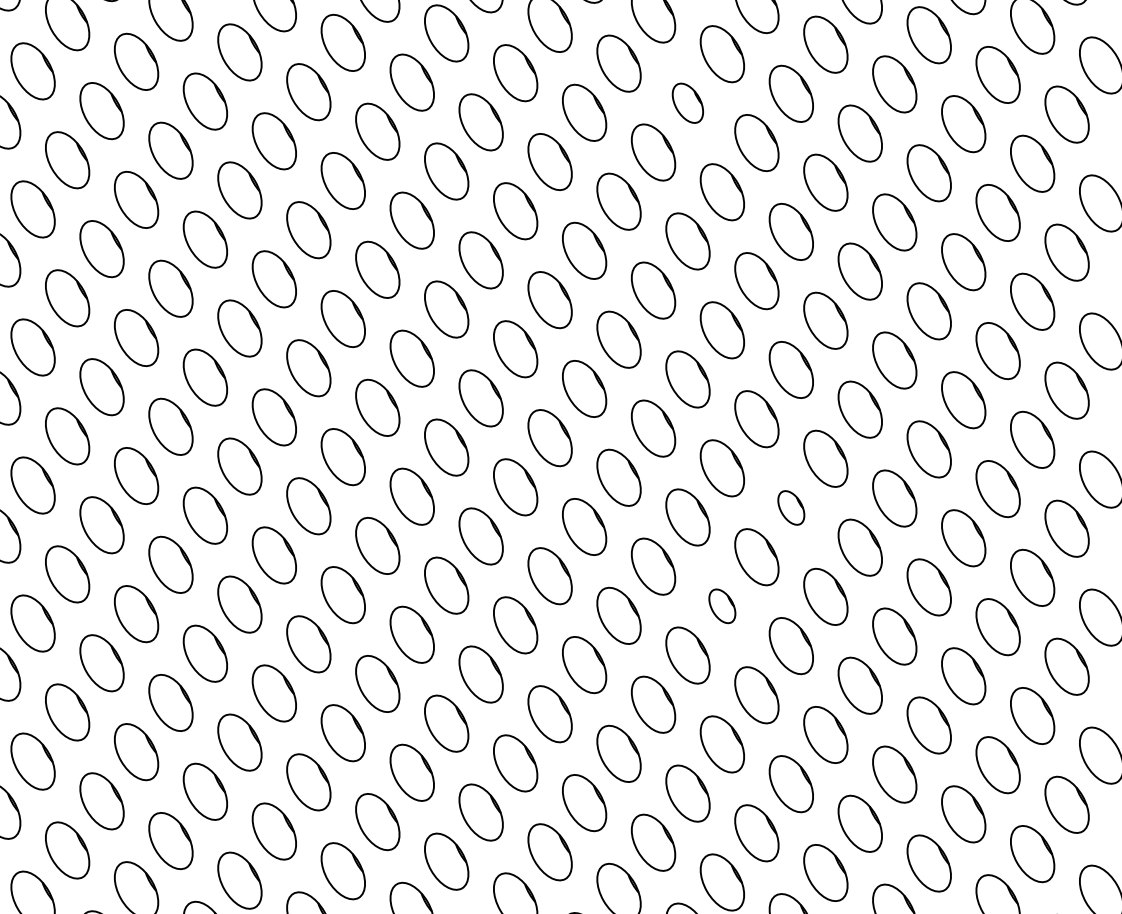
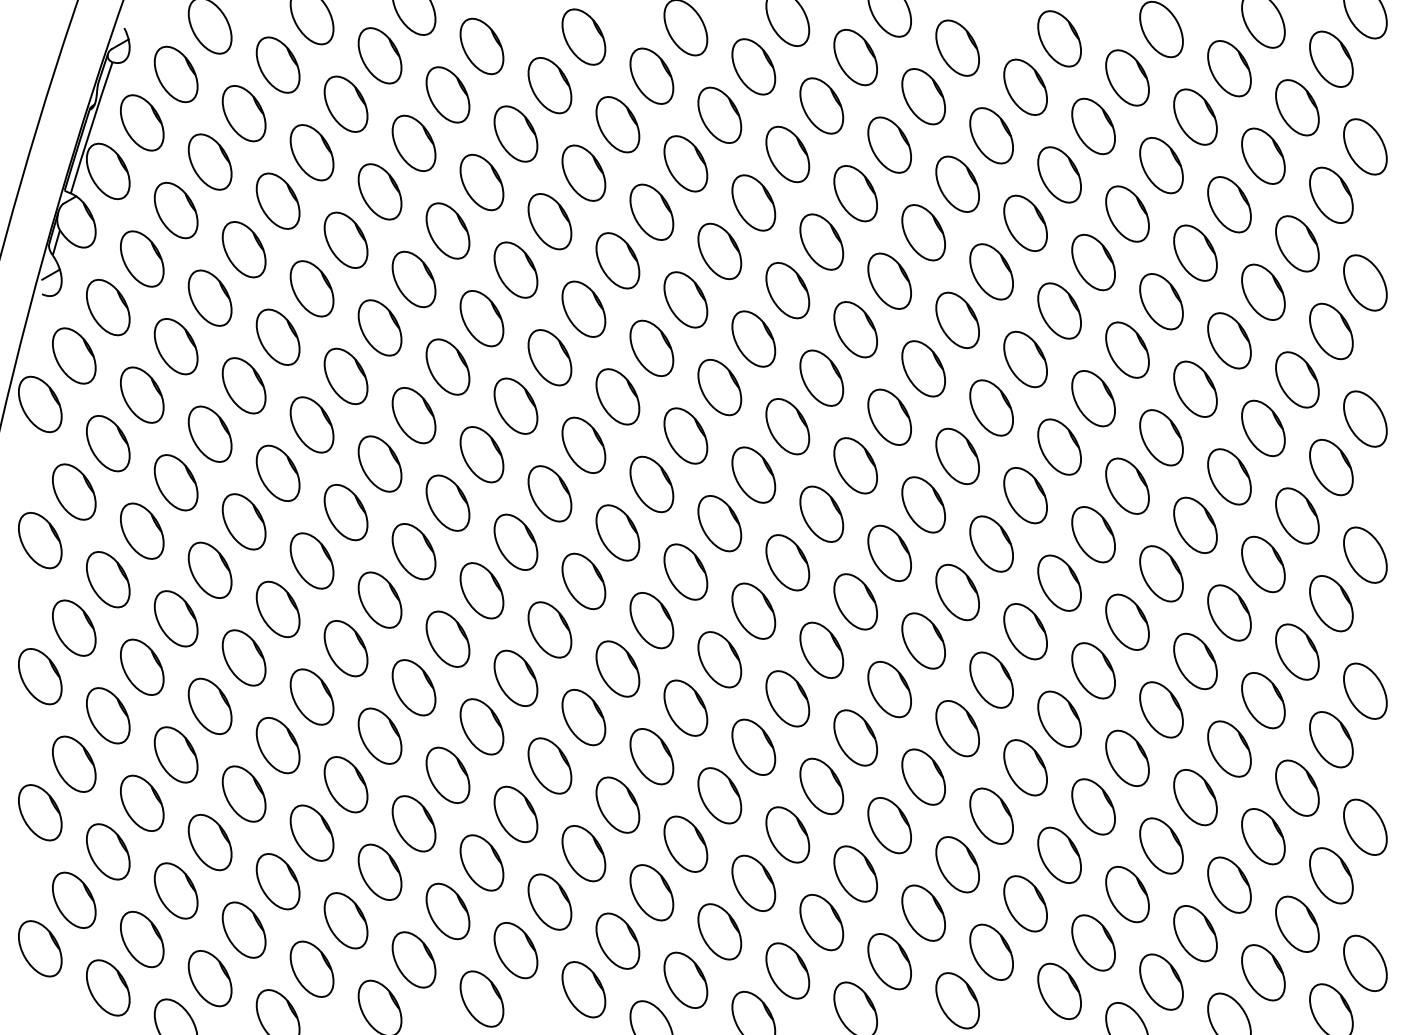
part: (687, 102) -> (957, 183), size x1.43
part: (791, 507) -> (1059, 582), size x1.67
part: (722, 605) -> (991, 679), size x1.67

